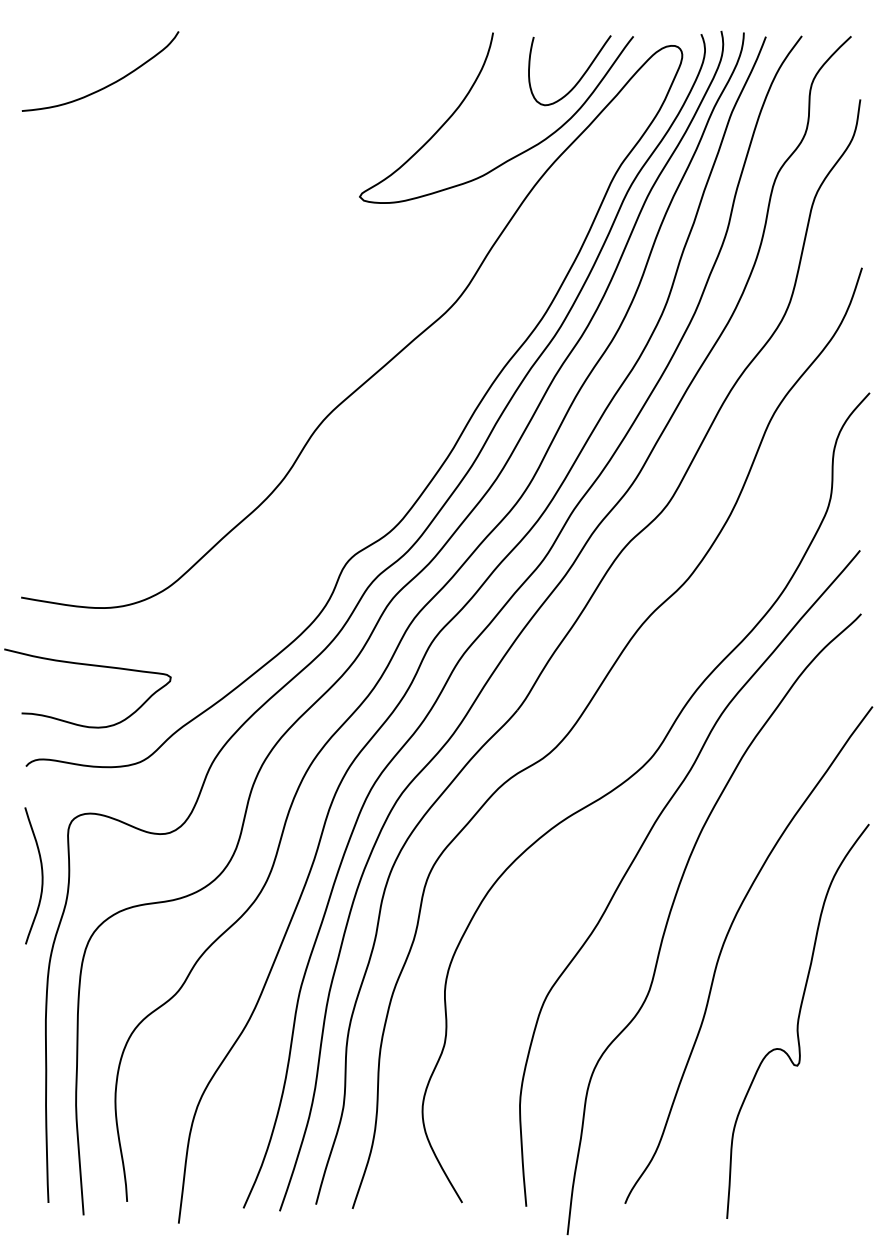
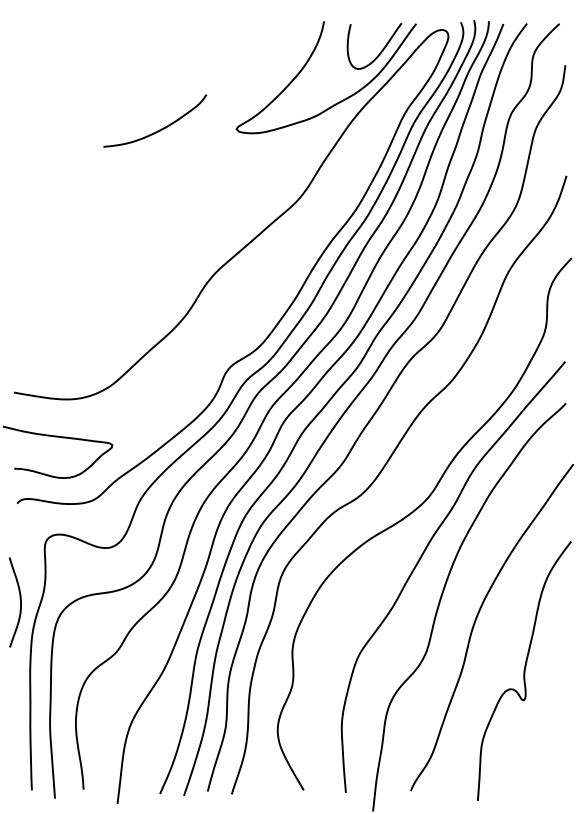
curve: (107, 84) -> (159, 129), moved
curve: (41, 875) -> (20, 602), moved

